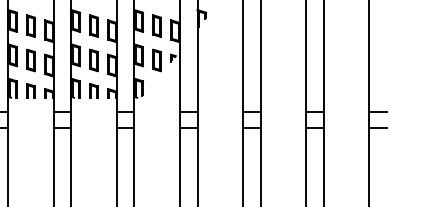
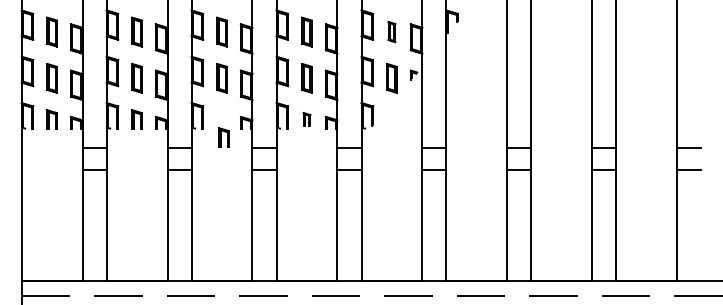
part: (156, 25) -> (391, 31), size x0.7
part: (30, 90) -> (223, 137), moved
part: (93, 90) -> (306, 119), size x0.7

